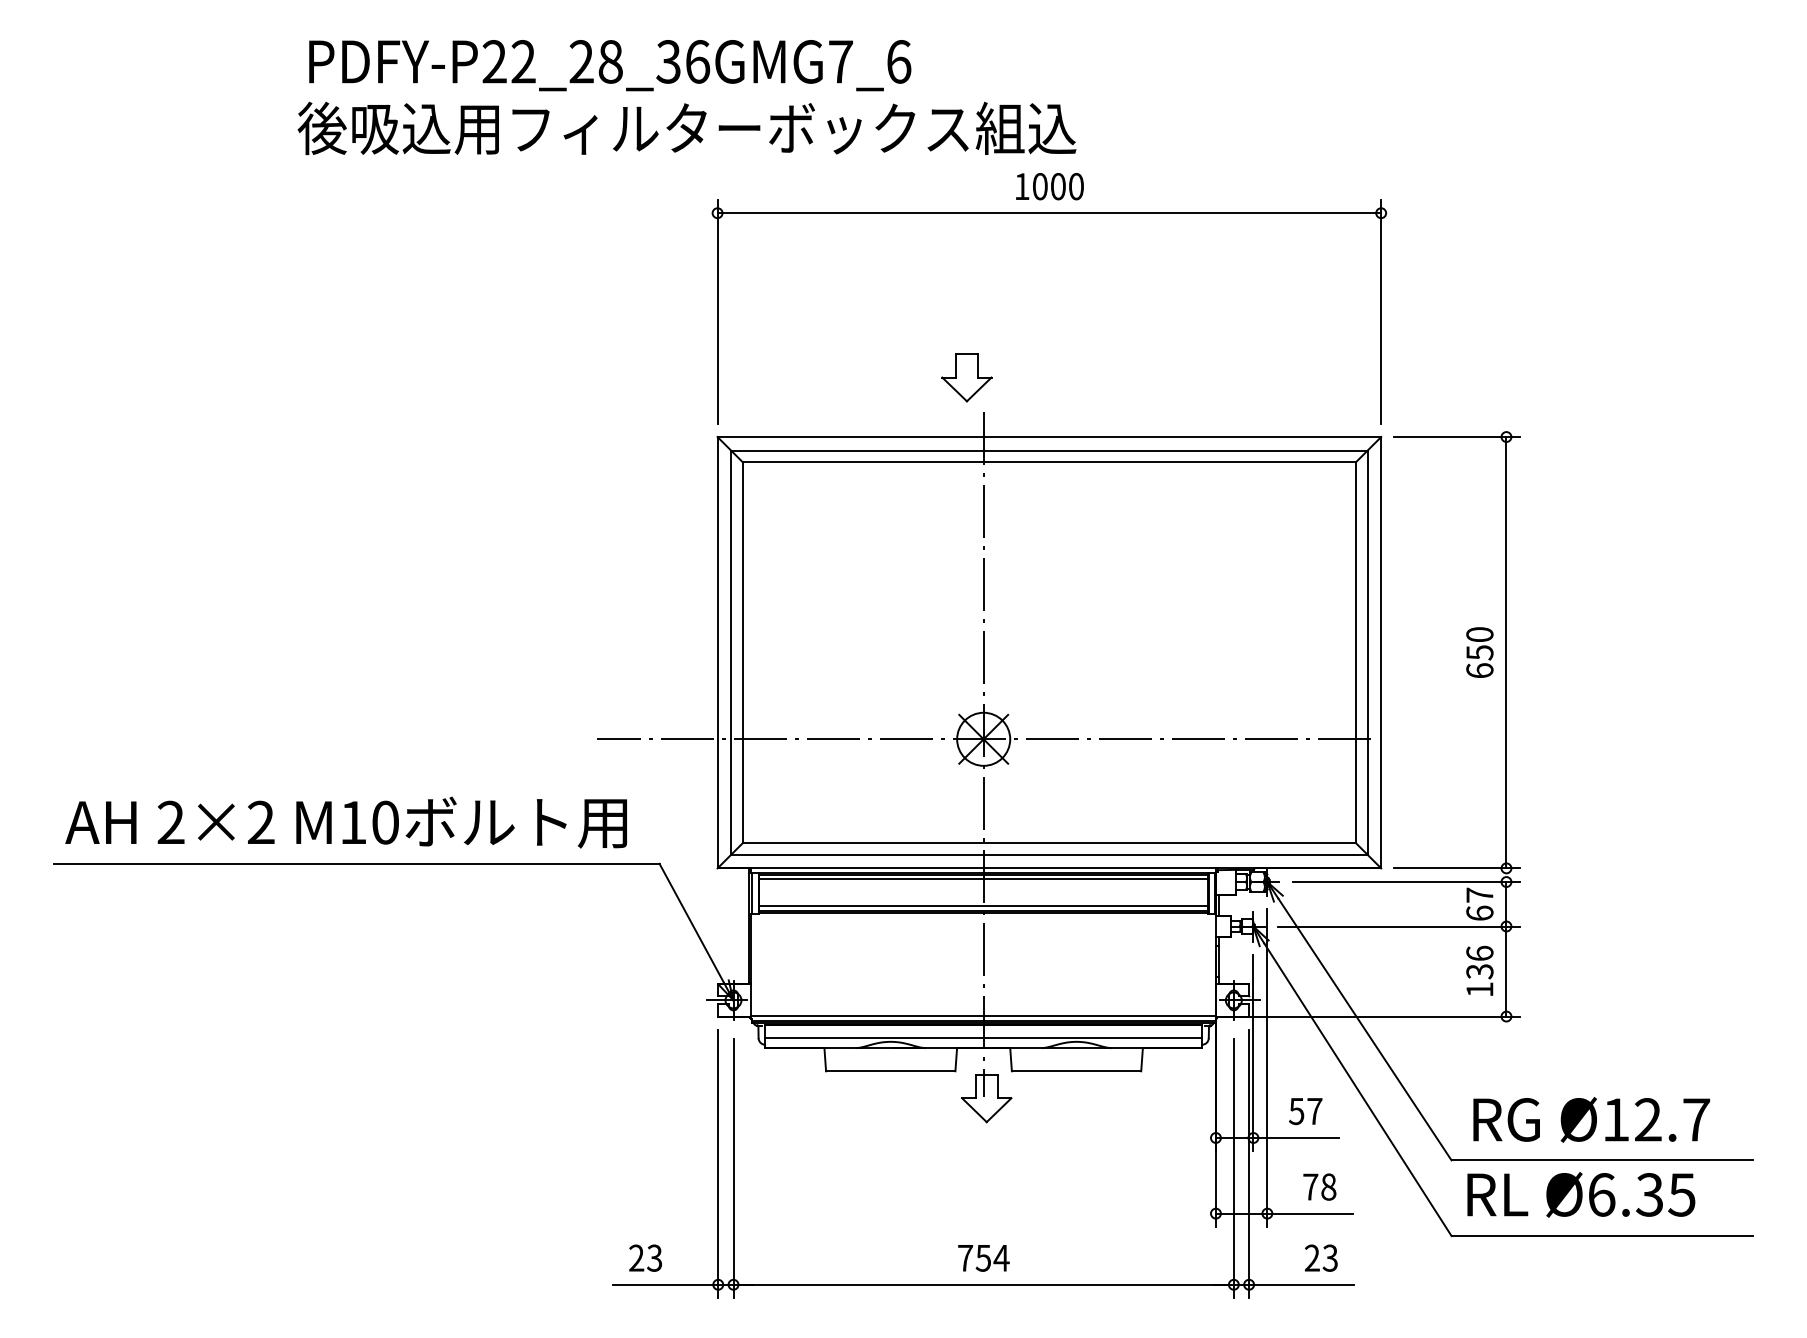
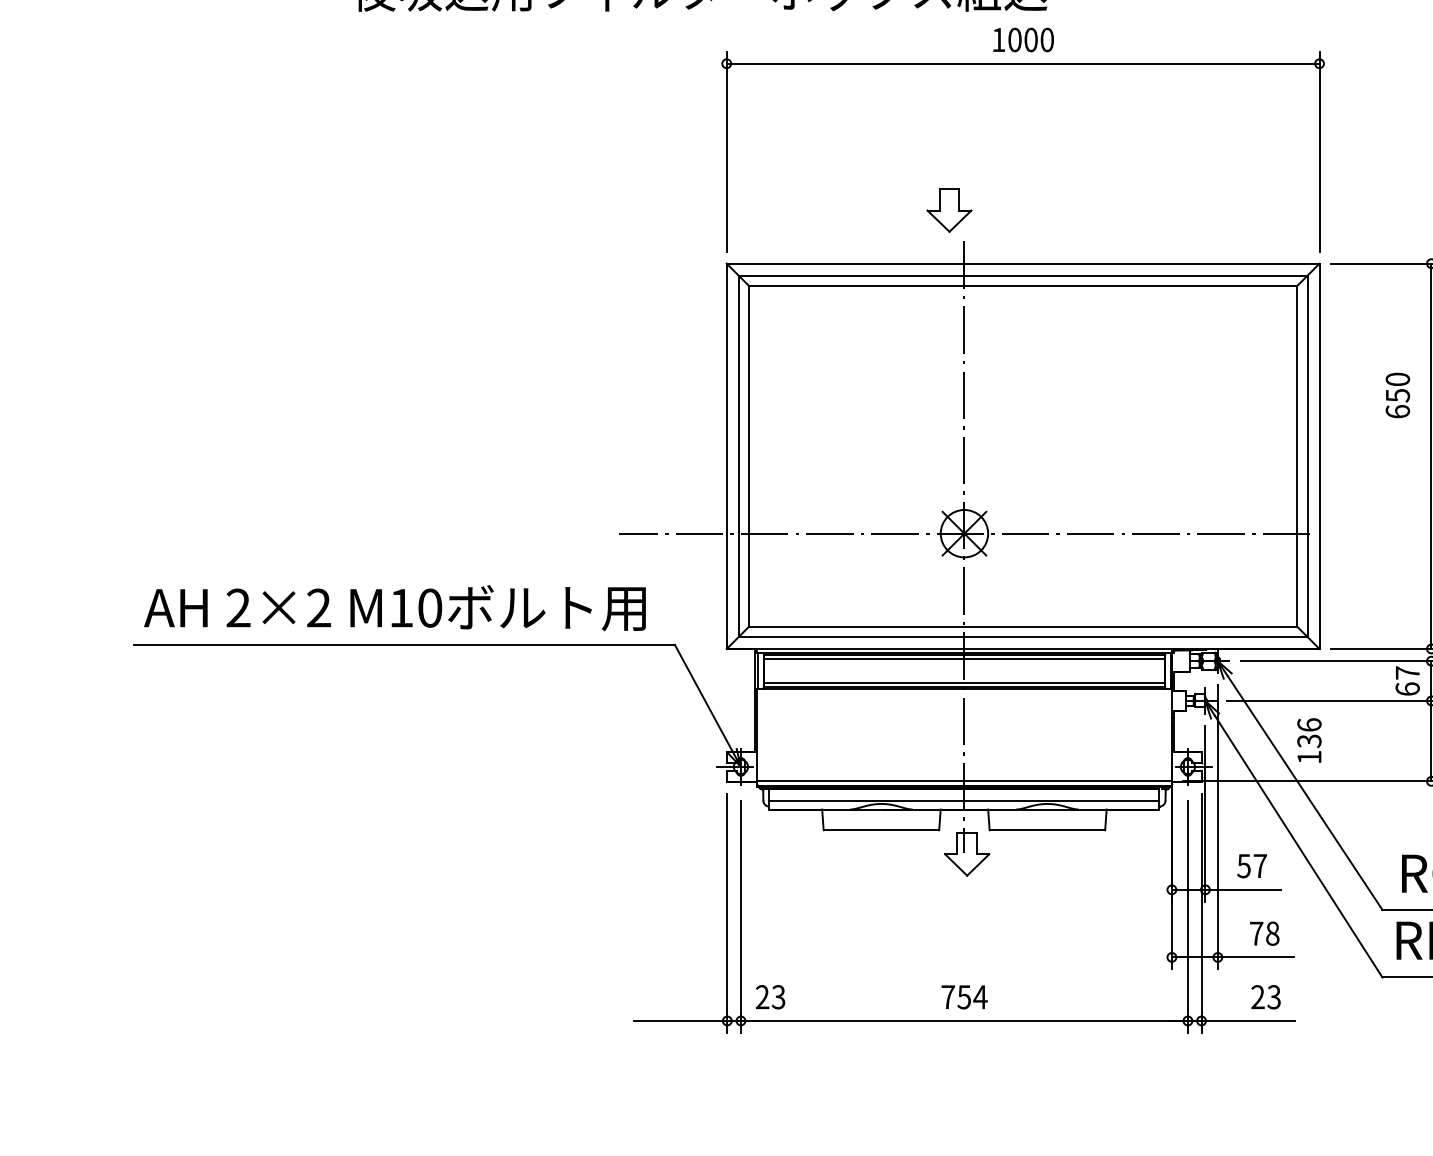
text: (1479, 652) -> (1397, 395), moved
text: (1479, 970) -> (1309, 740), moved
text: (645, 1257) -> (770, 996), moved

